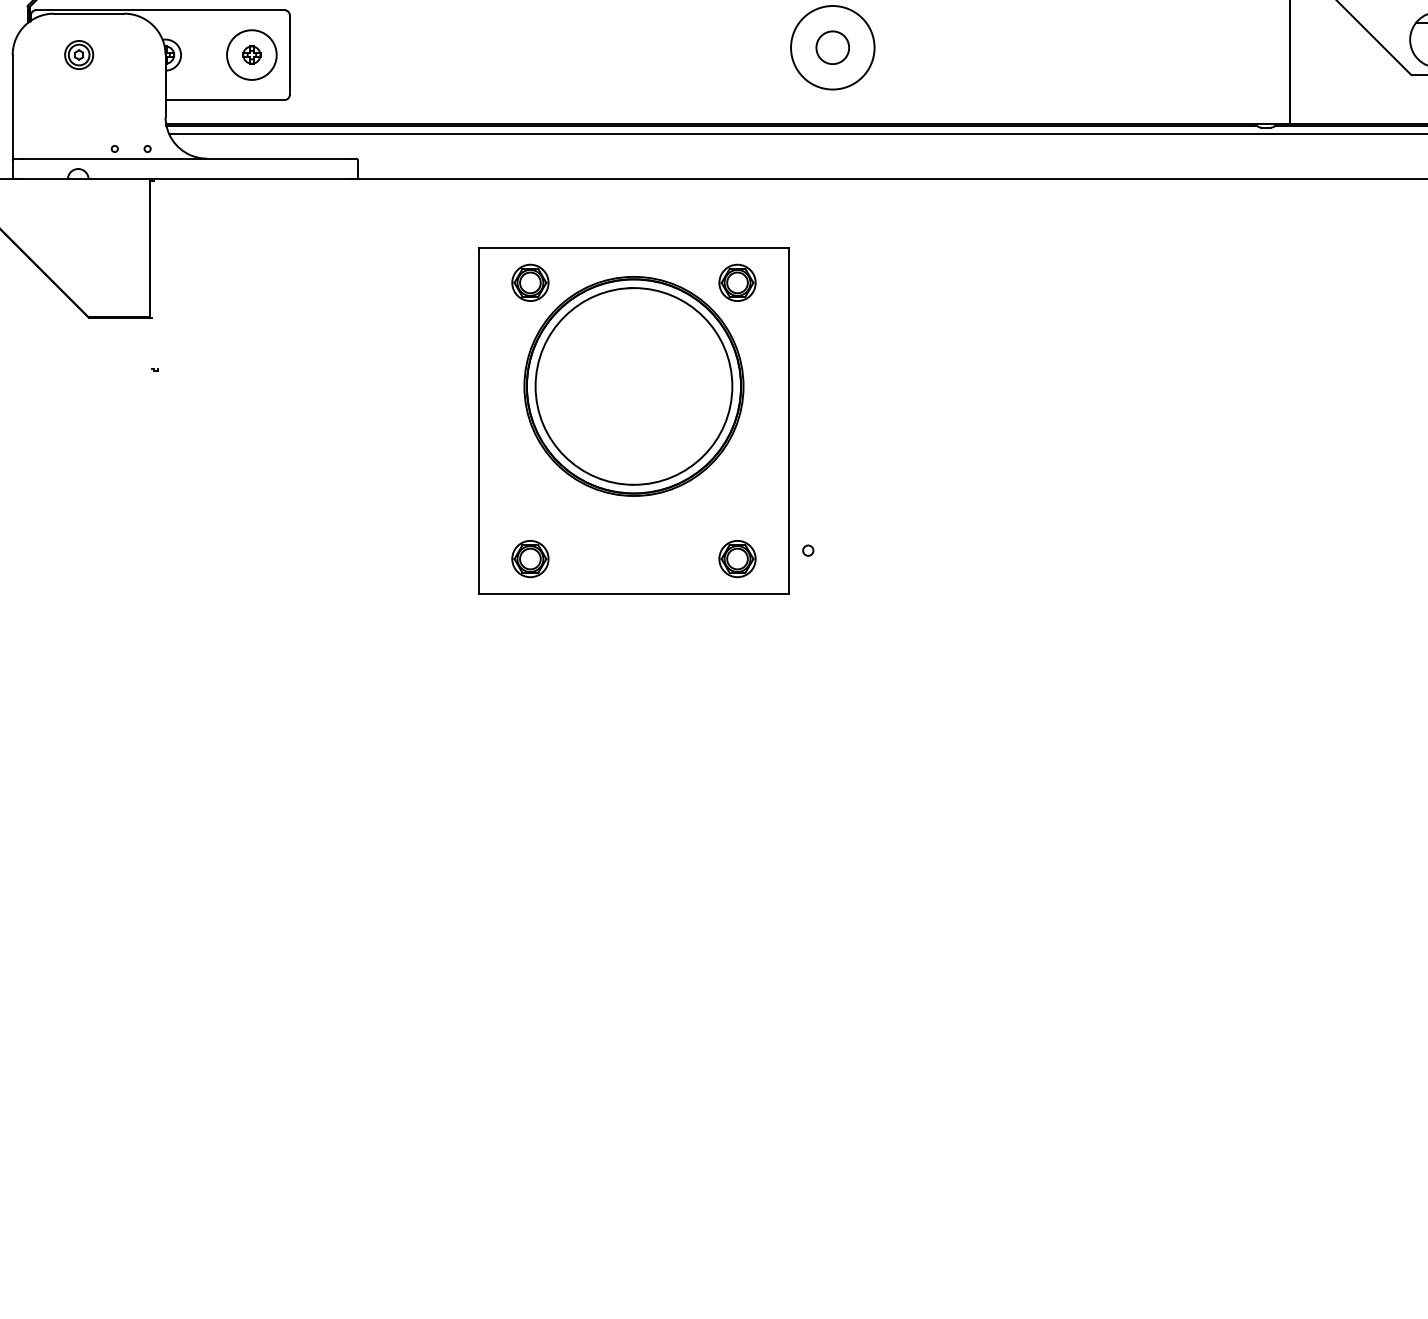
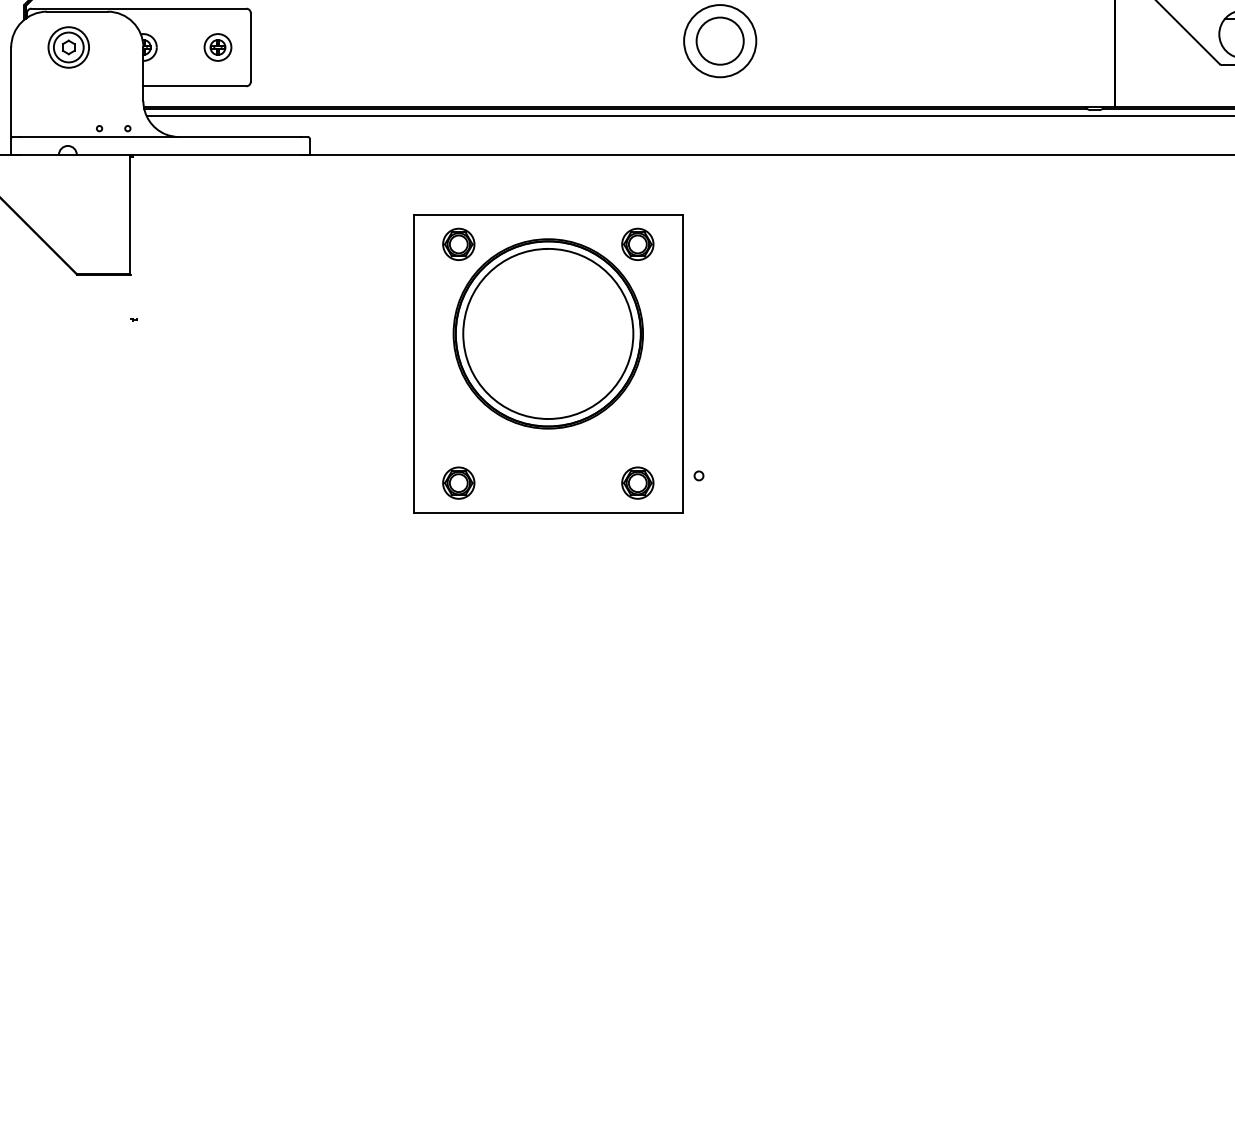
circle: (832, 47) -> (719, 40), size x1.67
part: (78, 54) -> (68, 46), size x1.67
circle: (251, 54) -> (217, 46), size x0.62

